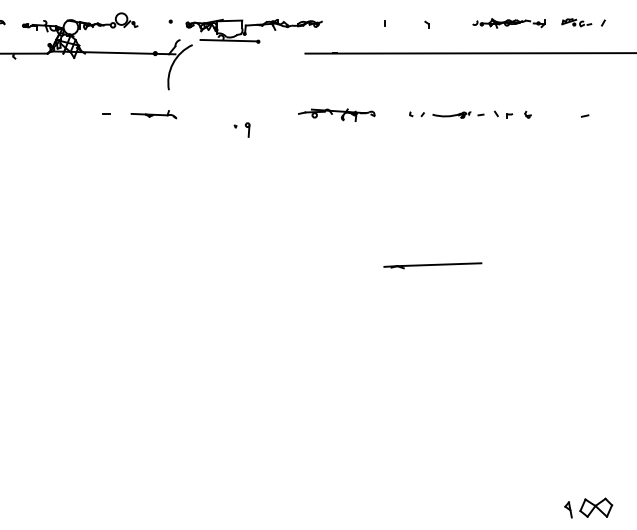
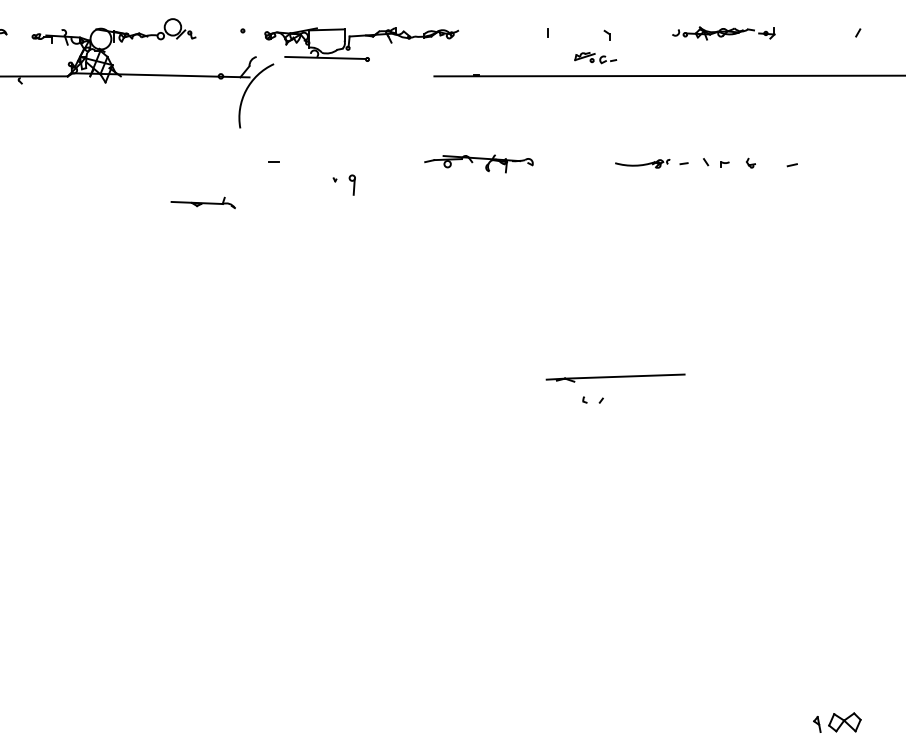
part: (576, 22) -> (595, 57), moved
line: (106, 113) -> (273, 161), moved
part: (153, 114) -> (202, 202), moved
part: (416, 114) -> (592, 400), moved
line: (584, 115) -> (791, 164), moved
part: (588, 507) -> (836, 721), size x0.7

